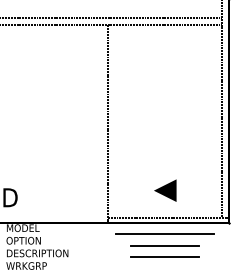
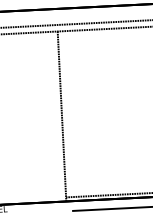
line: (165, 190) -> (114, 171), removed

